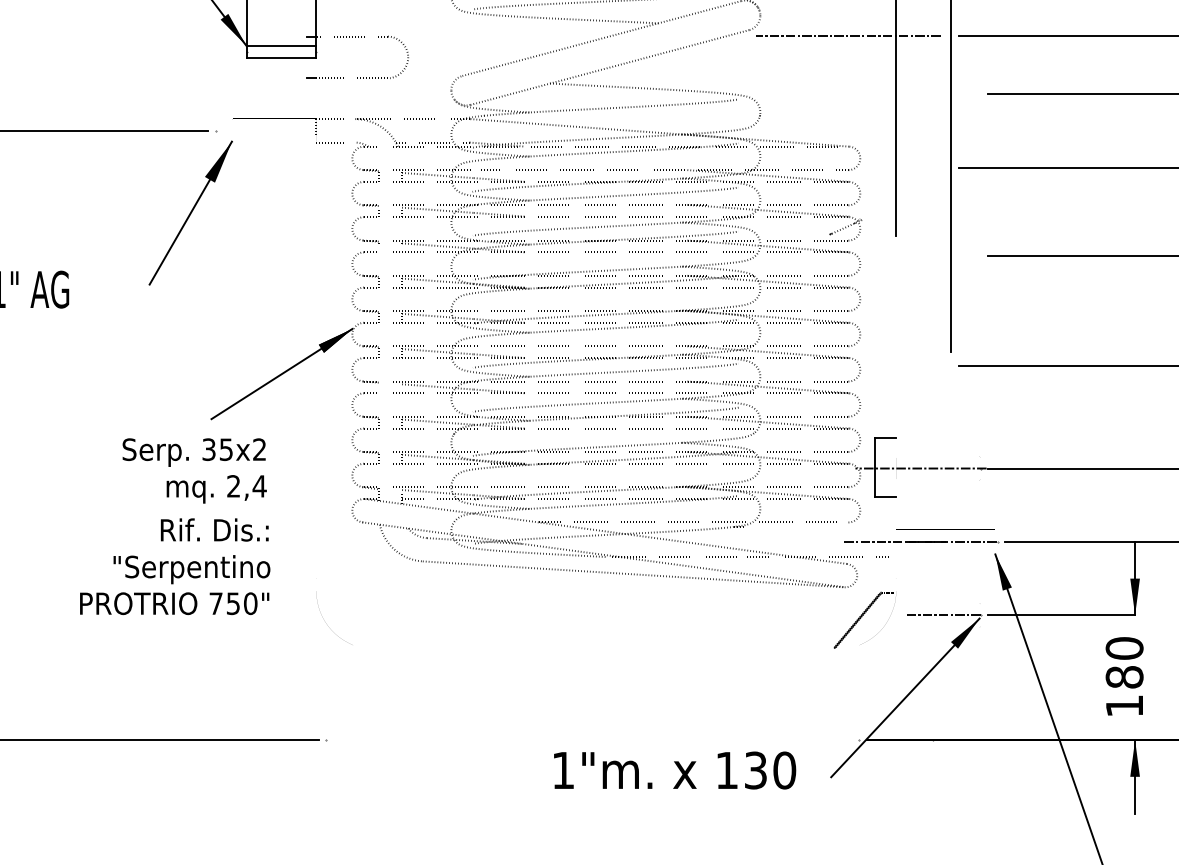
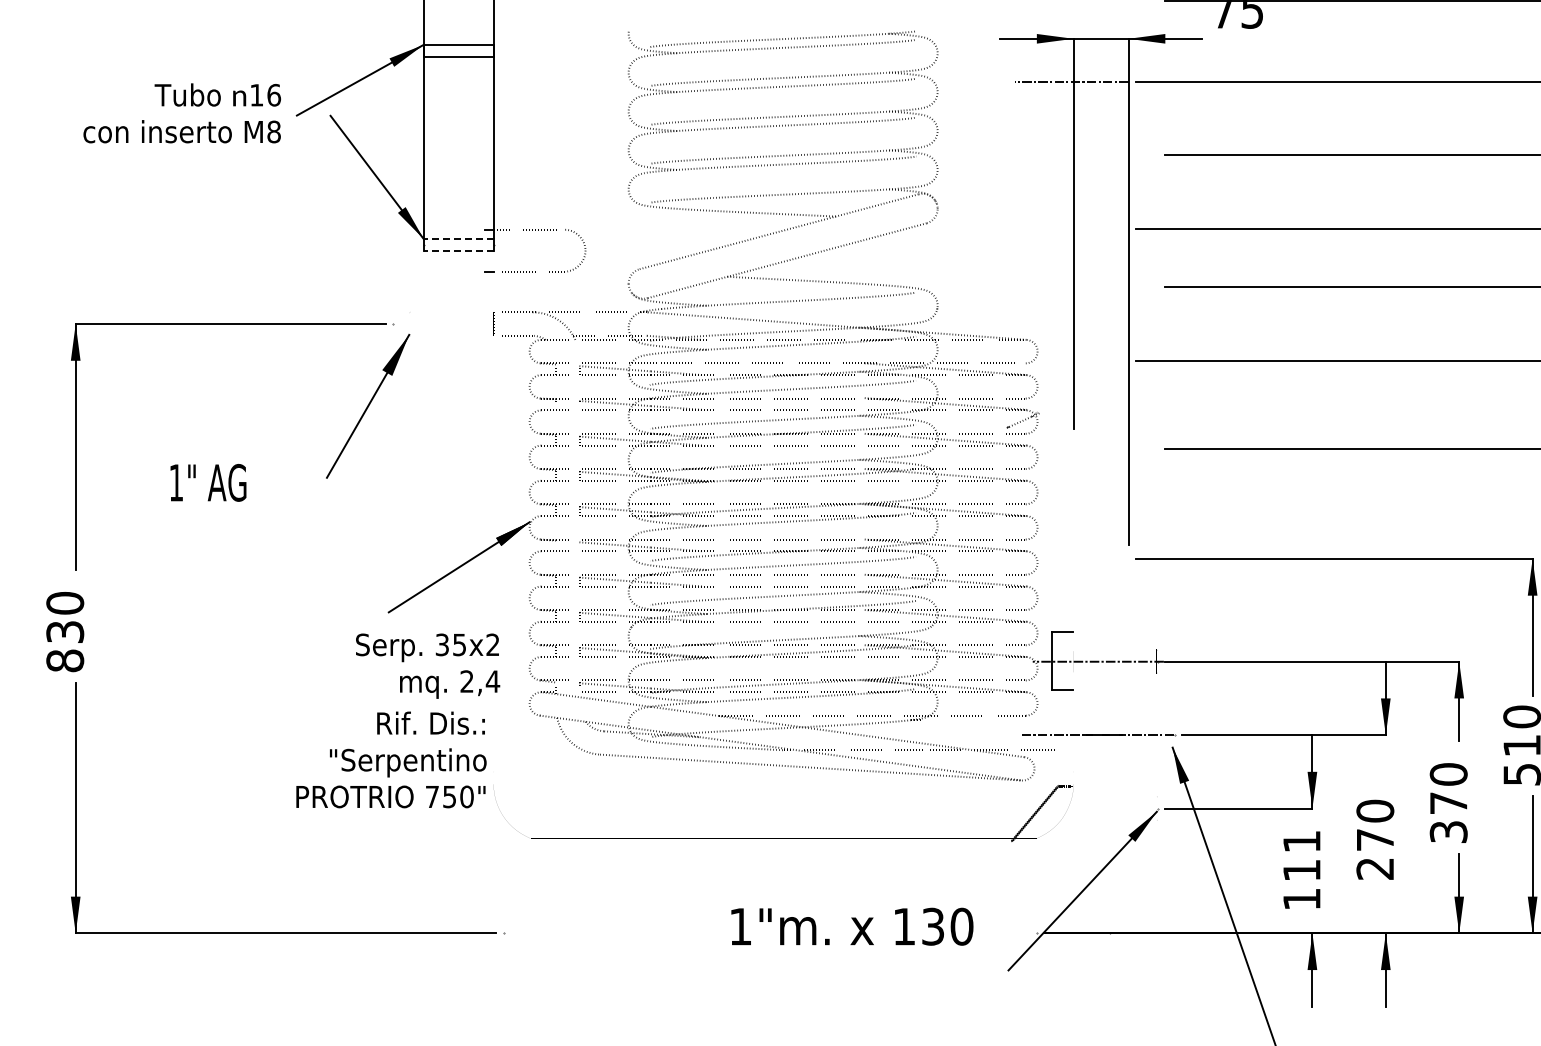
line: (848, 36) -> (1025, 229), removed
line: (281, 46) -> (458, 239), solid -> dashed
line: (281, 58) -> (458, 251), solid -> dashed
text: (195, 470) -> (428, 665), moved
text: (175, 566) -> (391, 759), moved
line: (942, 615) -> (1119, 808), removed
text: (1124, 662) -> (1301, 855), 180 -> 111
text: (675, 770) -> (852, 926), moved

